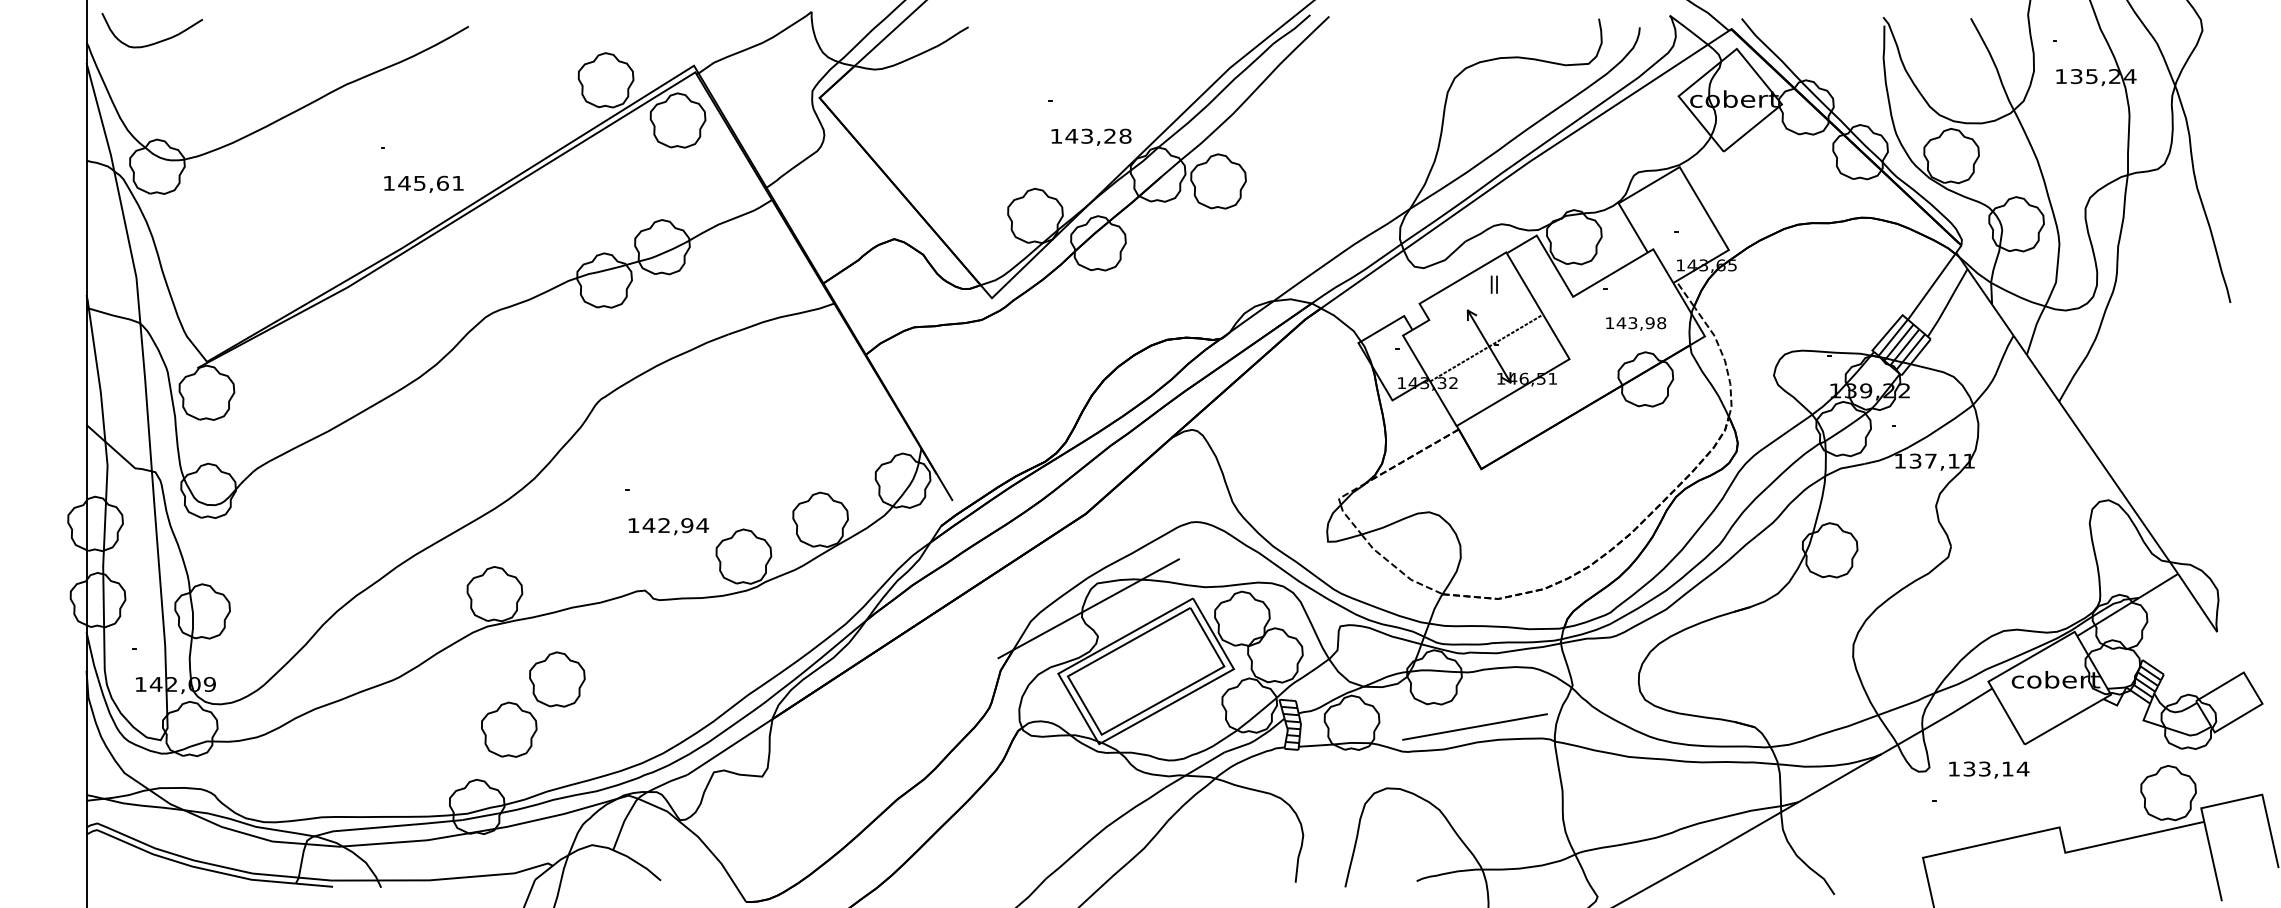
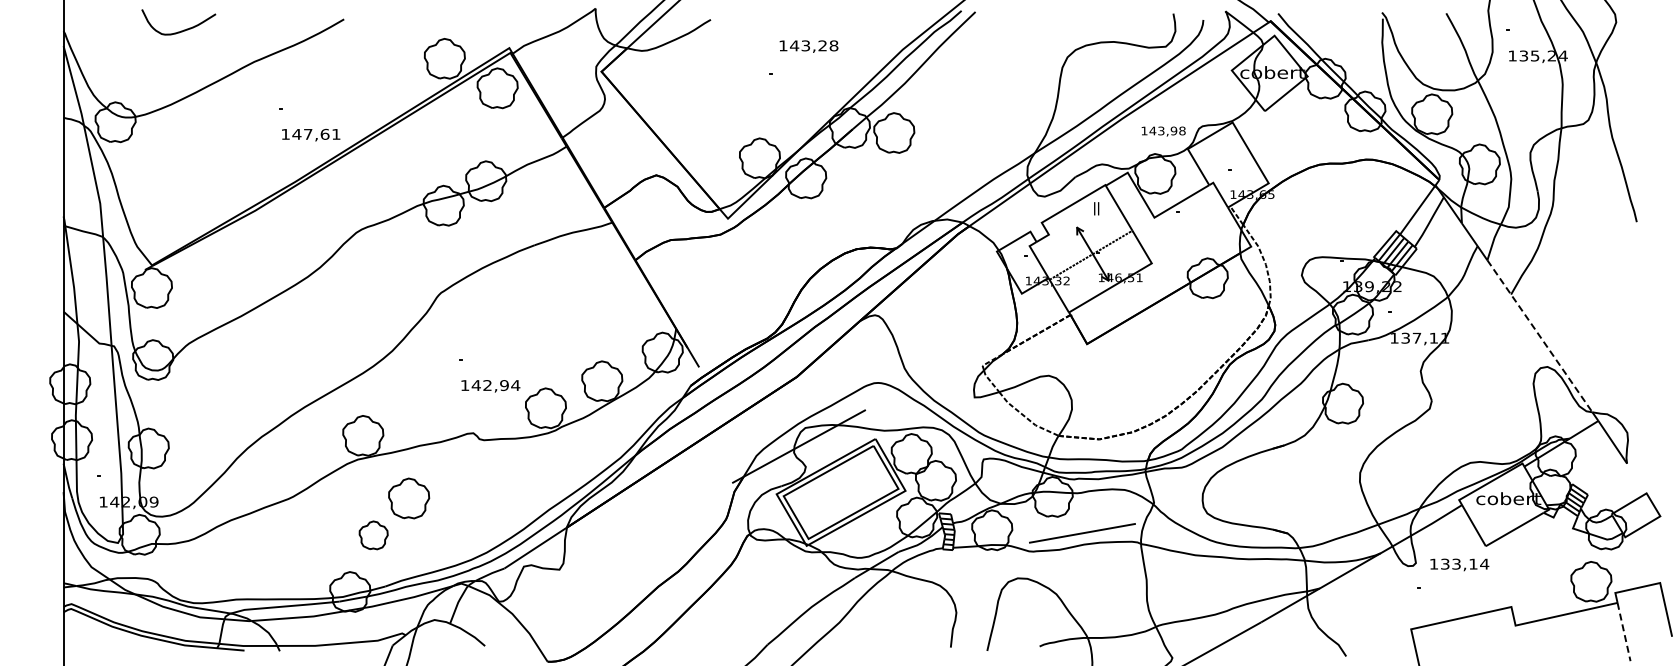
curve: (155, 41) -> (181, 30), moved
text: (1090, 137) -> (808, 46), moved
text: (420, 183) -> (308, 134), 145,61 -> 147,61
text: (1635, 323) -> (1163, 131), moved
line: (2099, 458) -> (1540, 336), solid -> dashed
part: (508, 729) -> (373, 535), size x0.7
line: (2213, 862) -> (1624, 632), solid -> dashed

